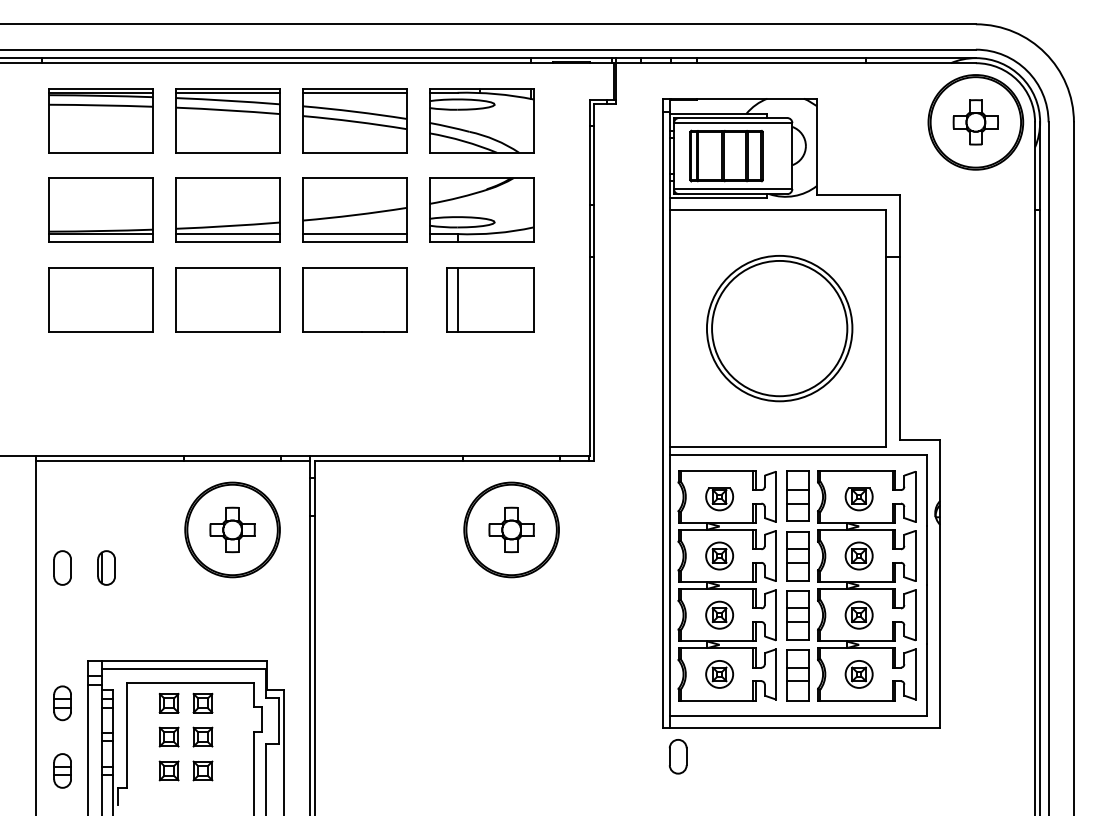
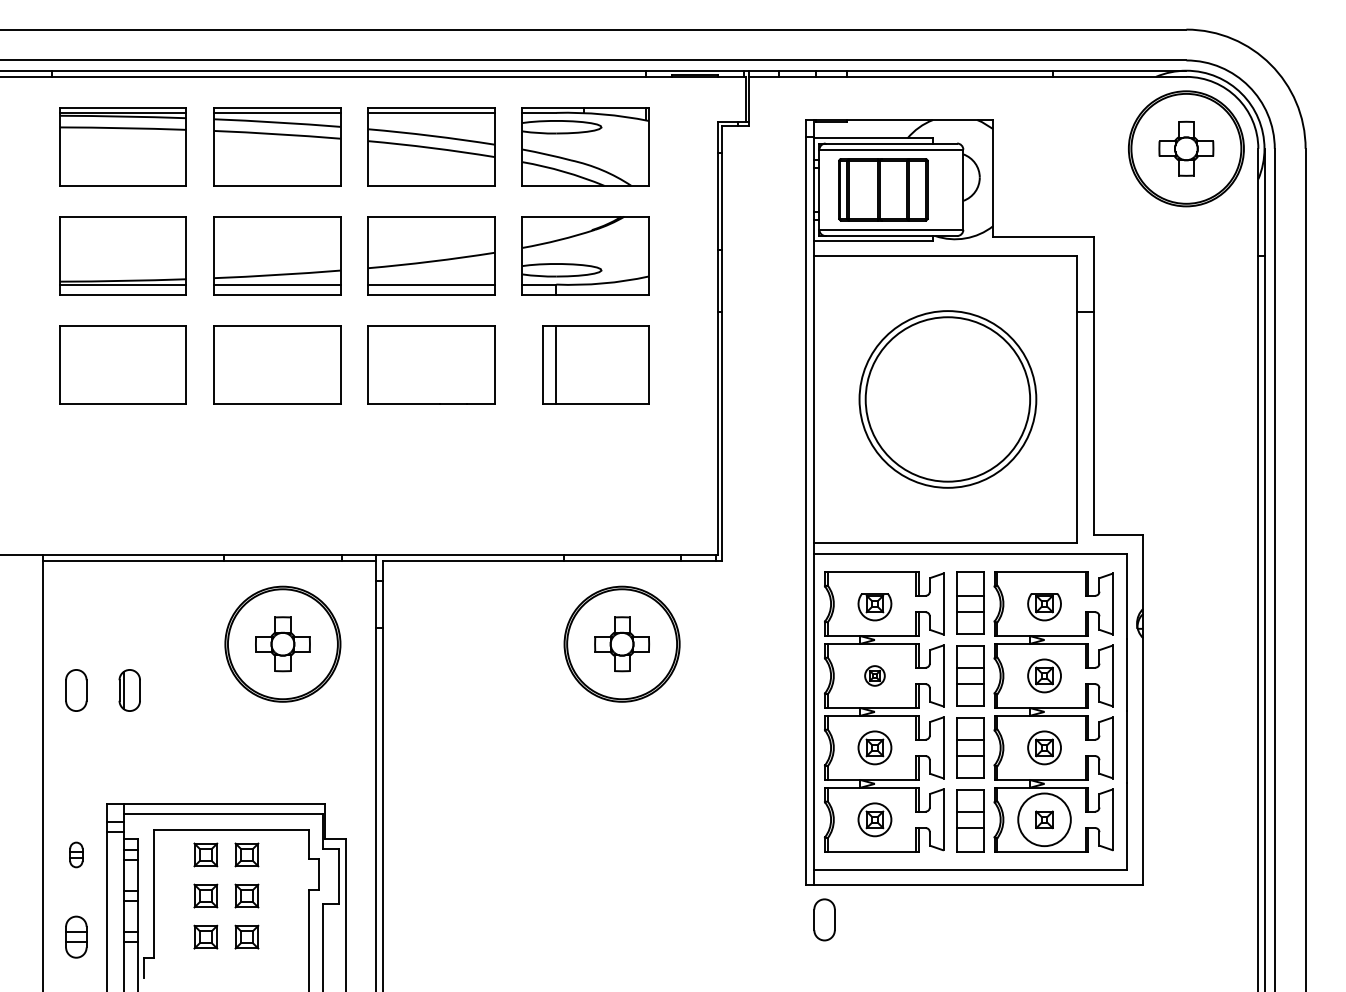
part: (719, 555) -> (874, 675), size x0.6
circle: (859, 674) -> (1044, 819), size x1.6
part: (62, 702) -> (76, 854), size x0.6

